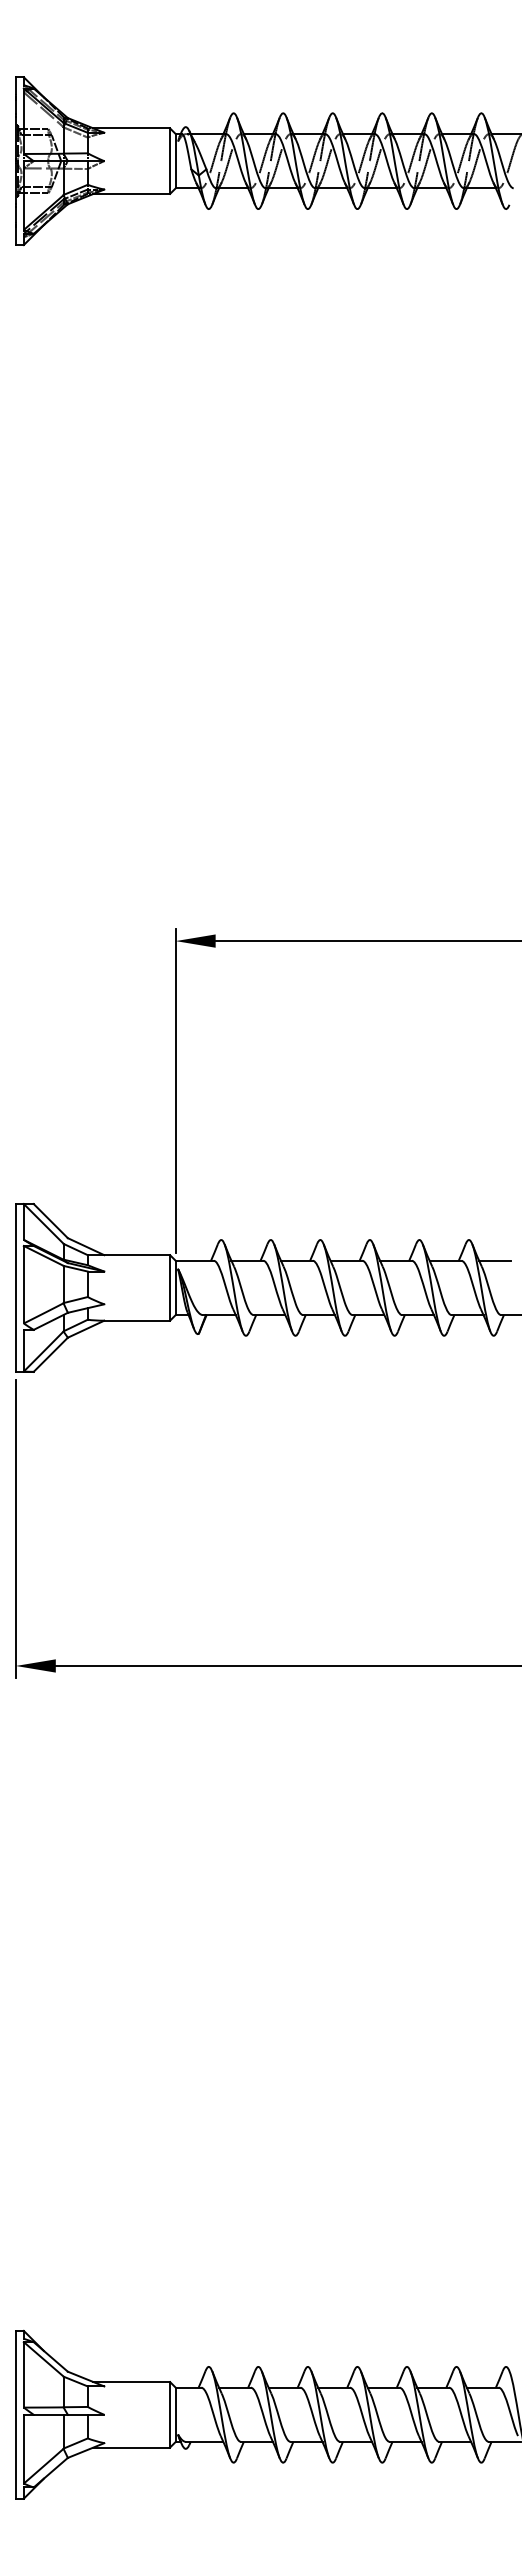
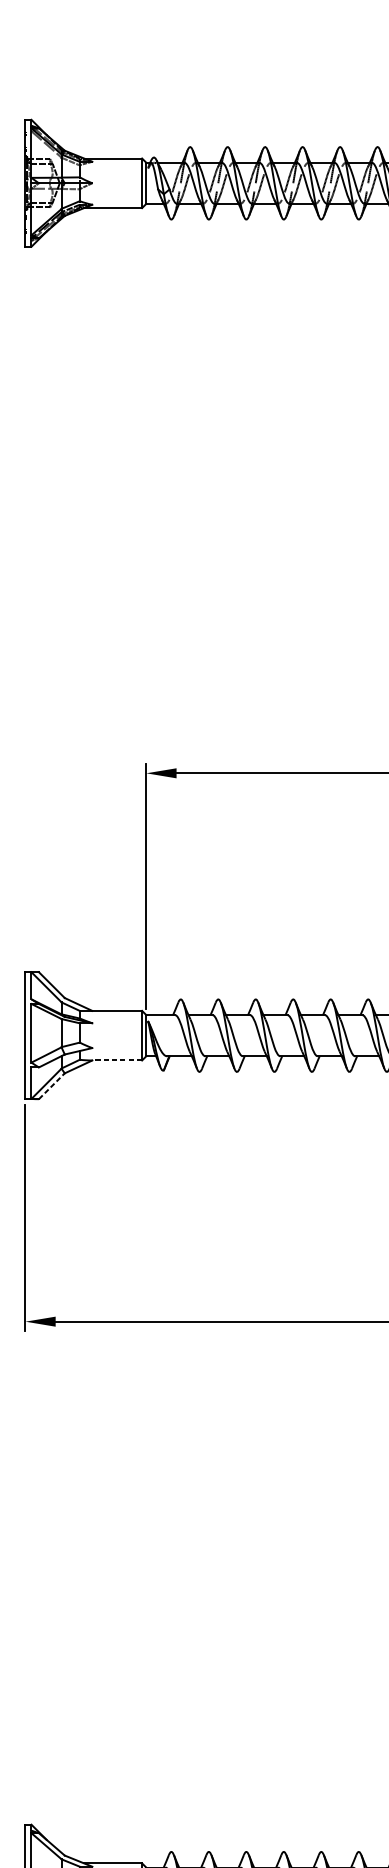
line: (137, 1320) -> (117, 1060), solid -> dashed
line: (51, 1354) -> (52, 1086), solid -> dashed

